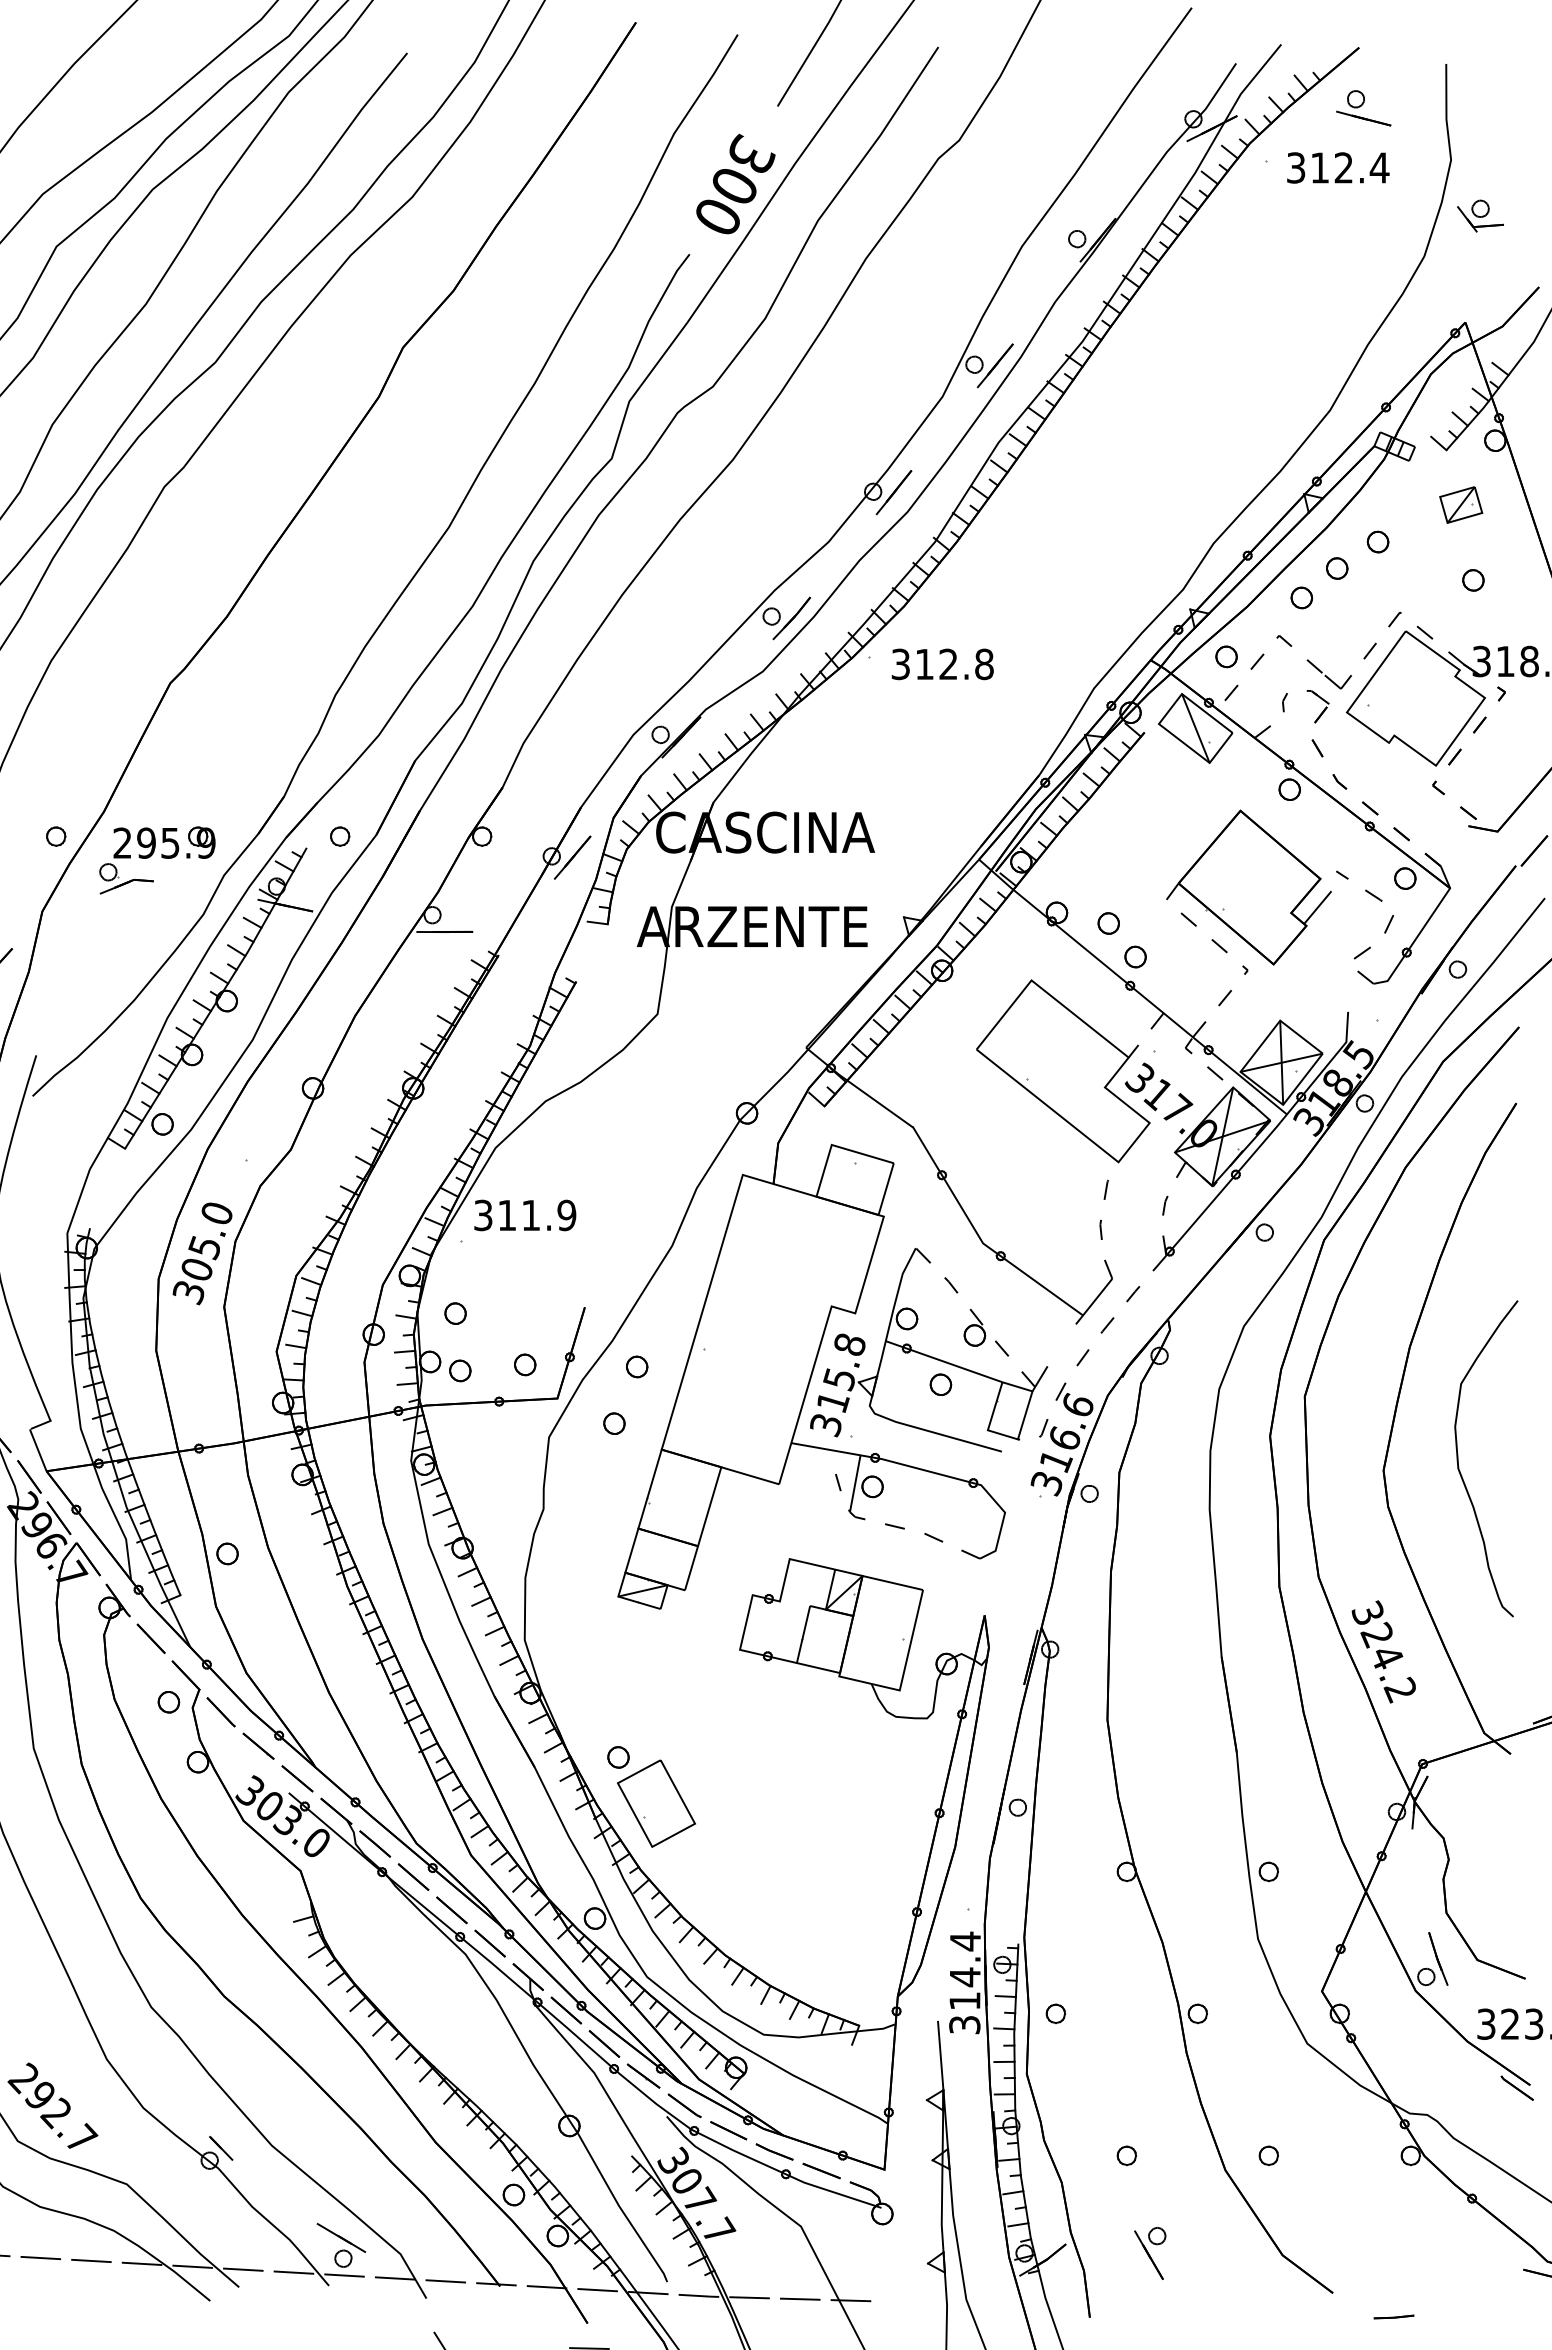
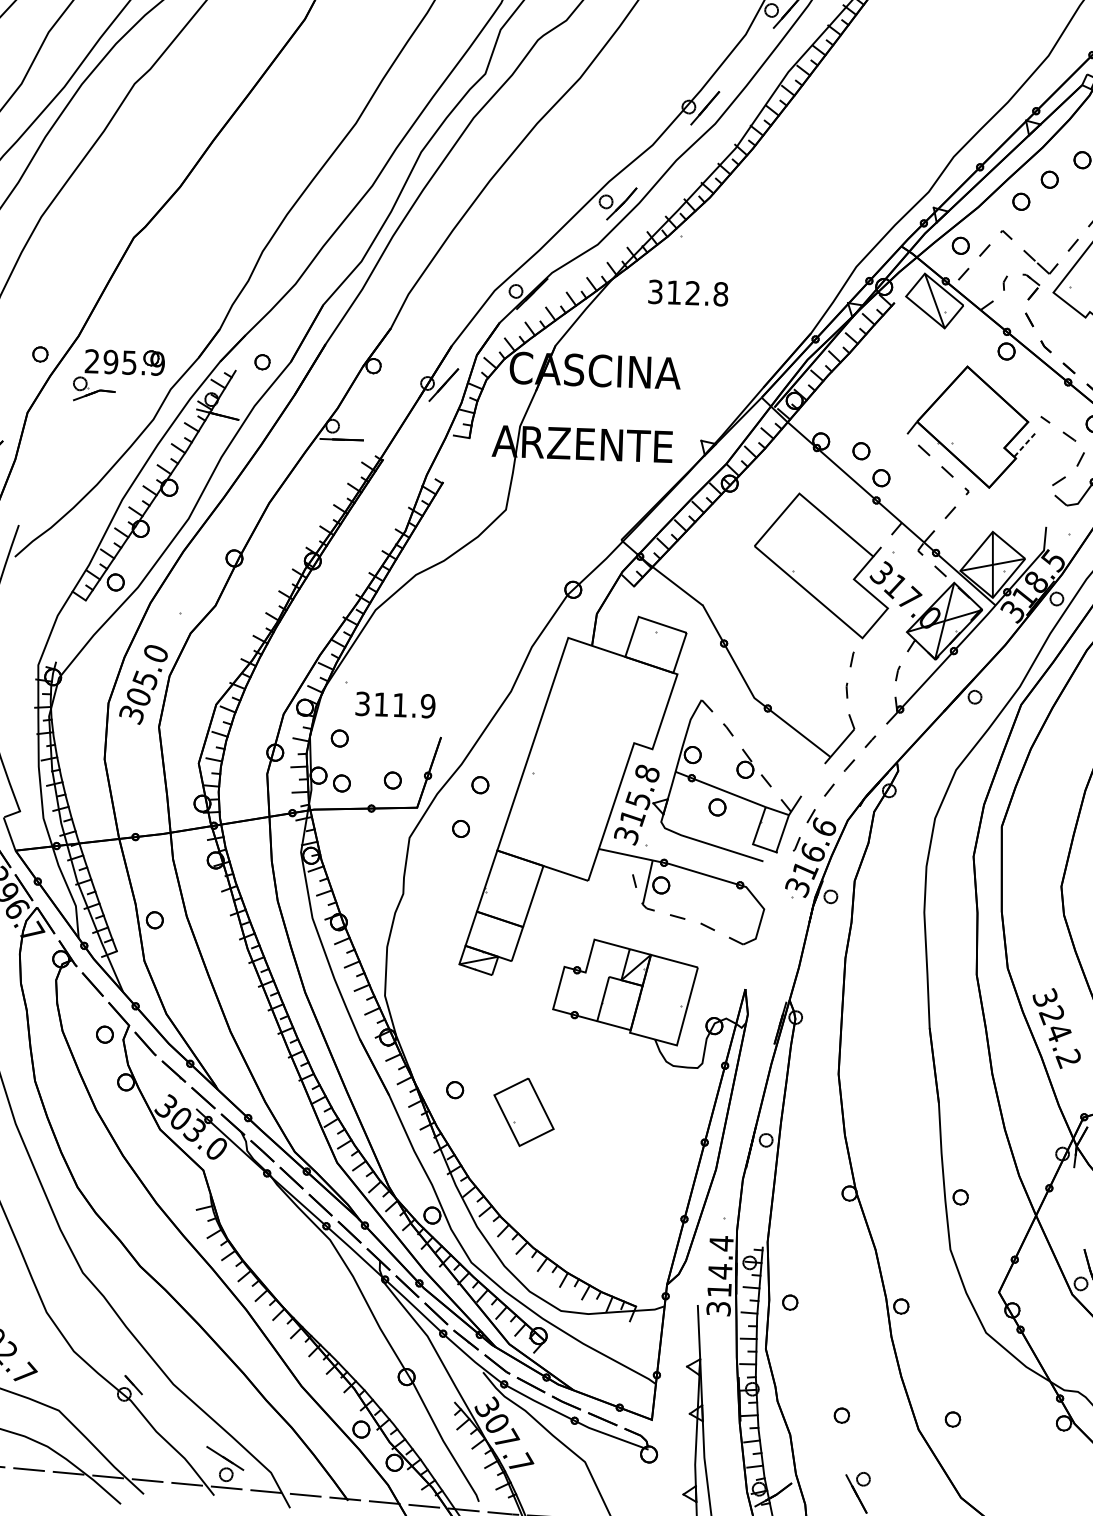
text: (942, 664) -> (688, 293), moved
line: (1318, 907) -> (1025, 444), solid -> dashed
text: (525, 1215) -> (395, 705), moved
part: (656, 1803) -> (524, 1112), moved

